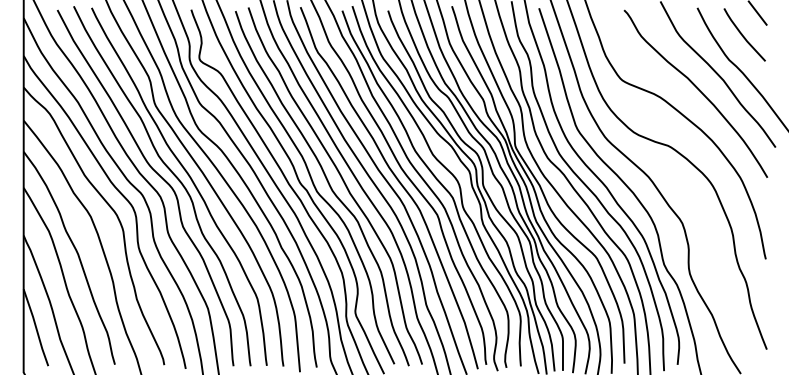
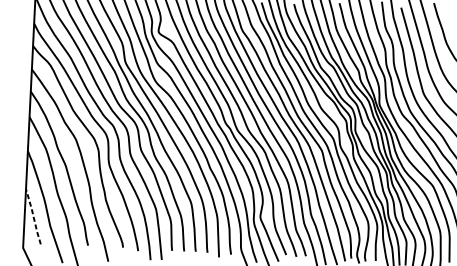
line: (36, 327) -> (33, 216), solid -> dashed

